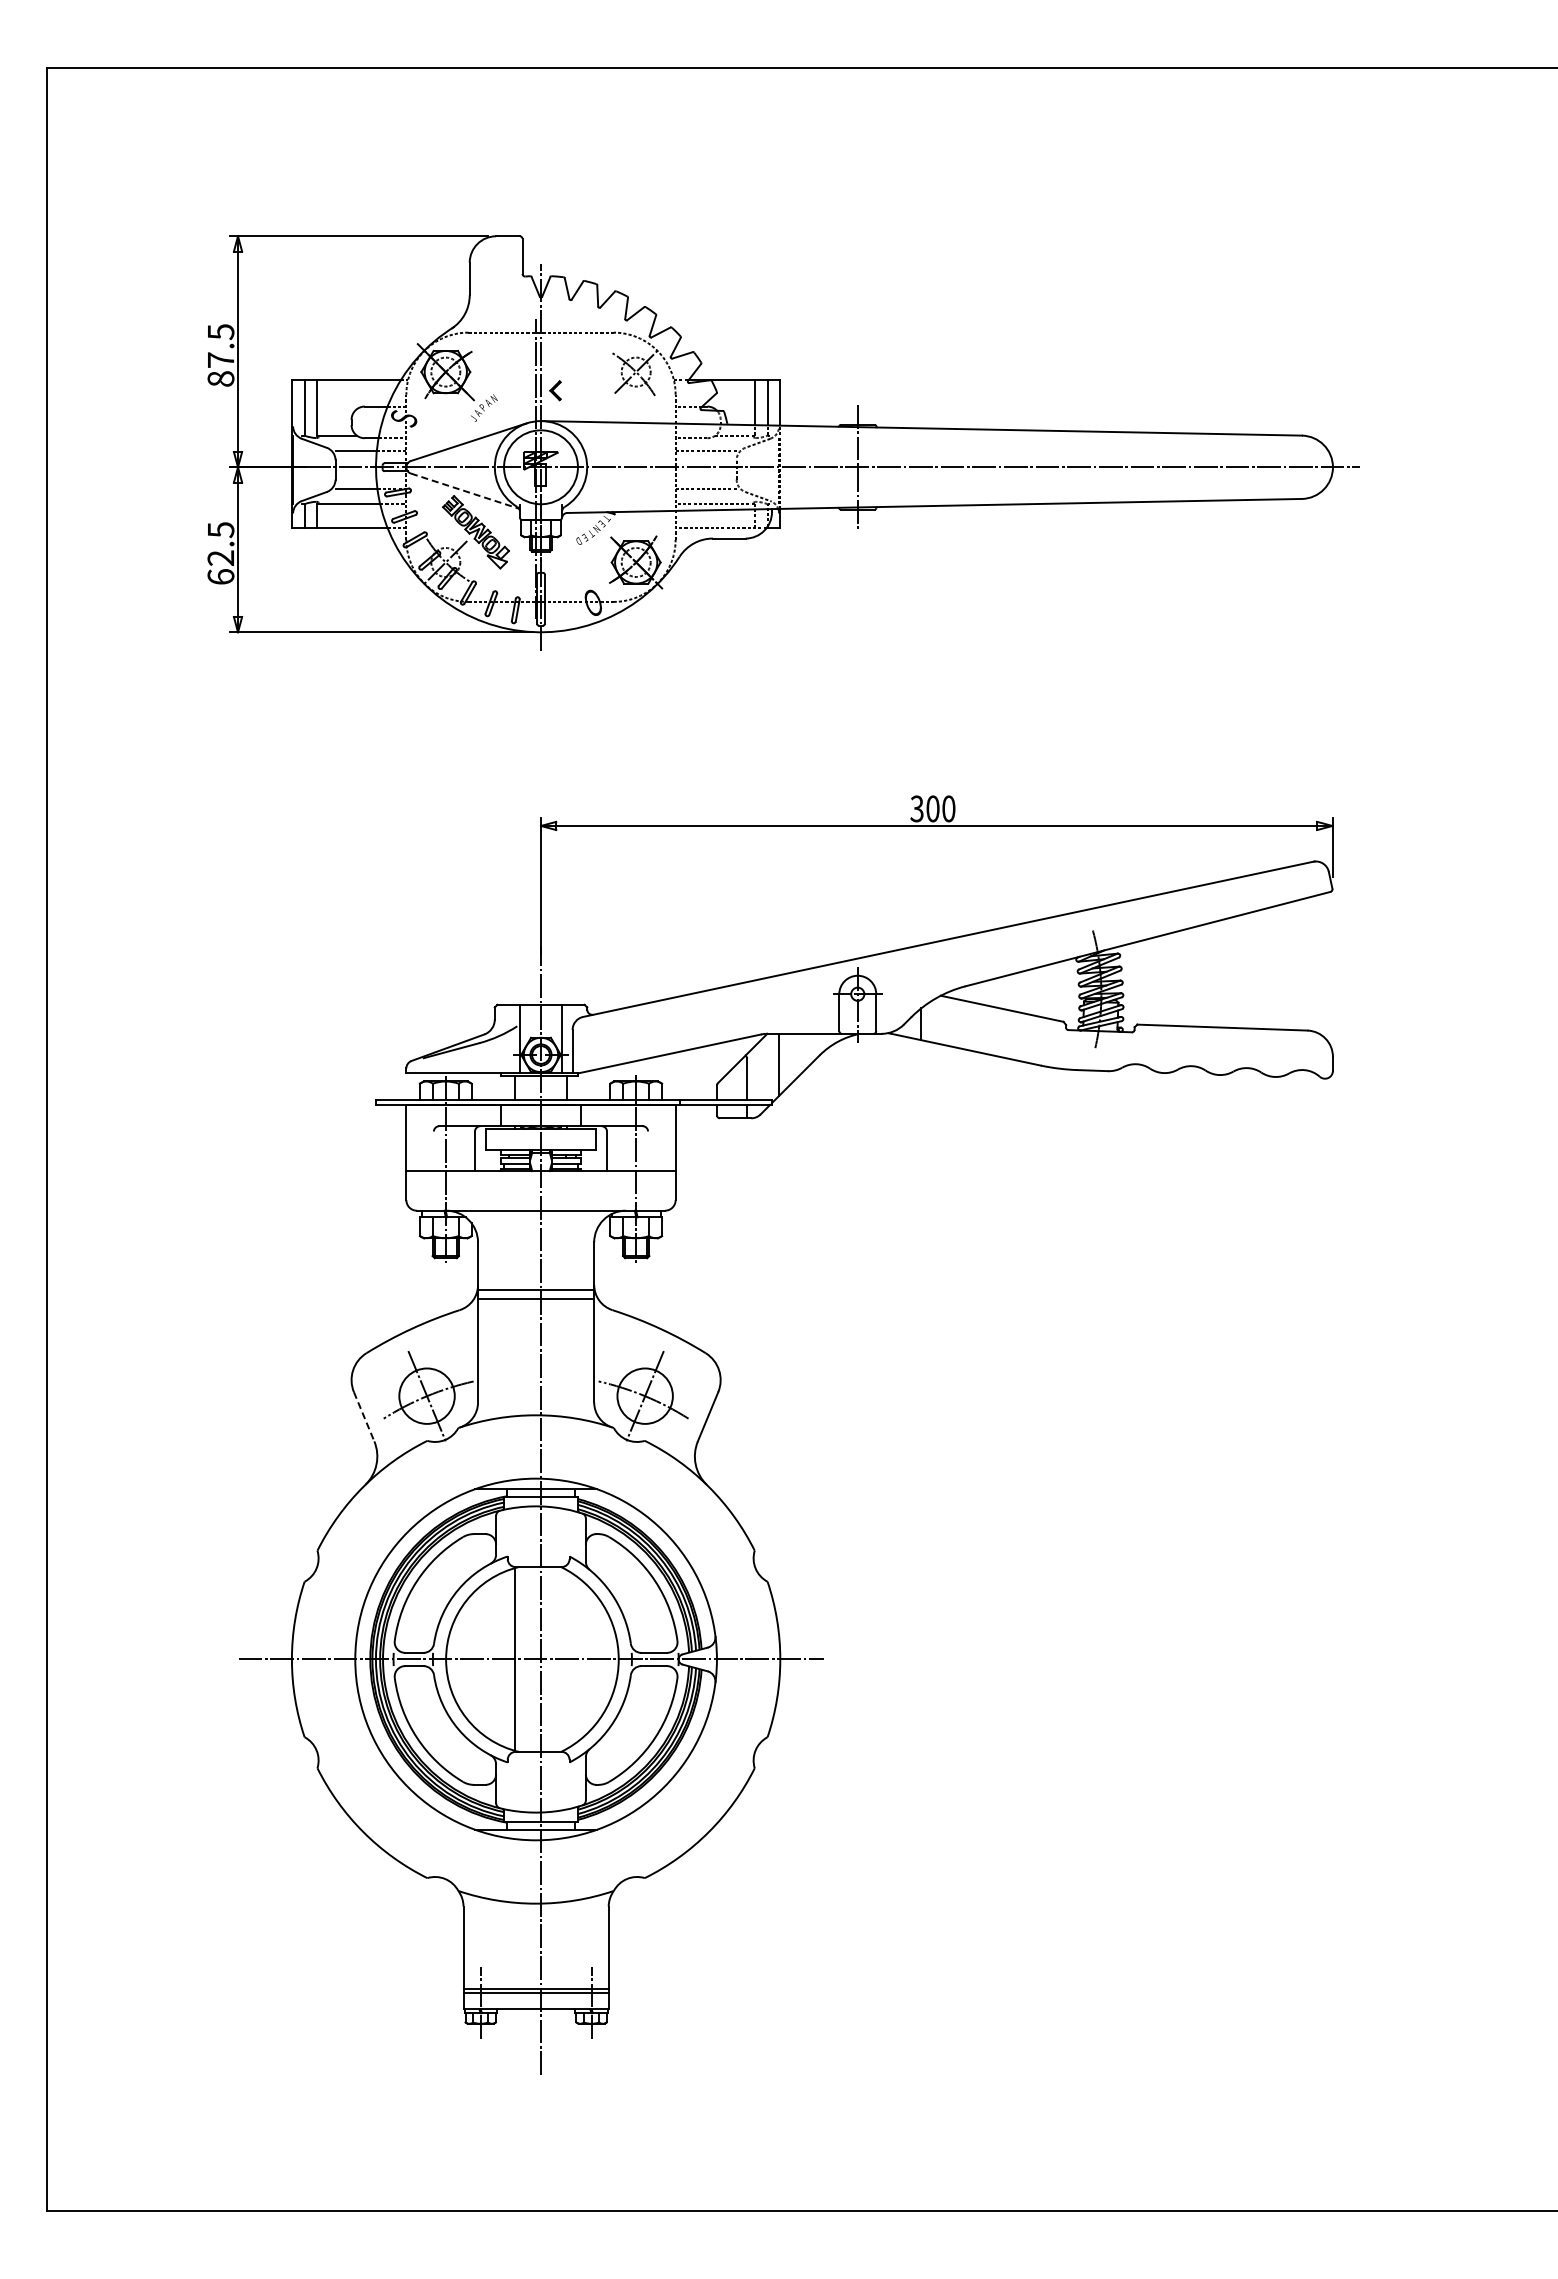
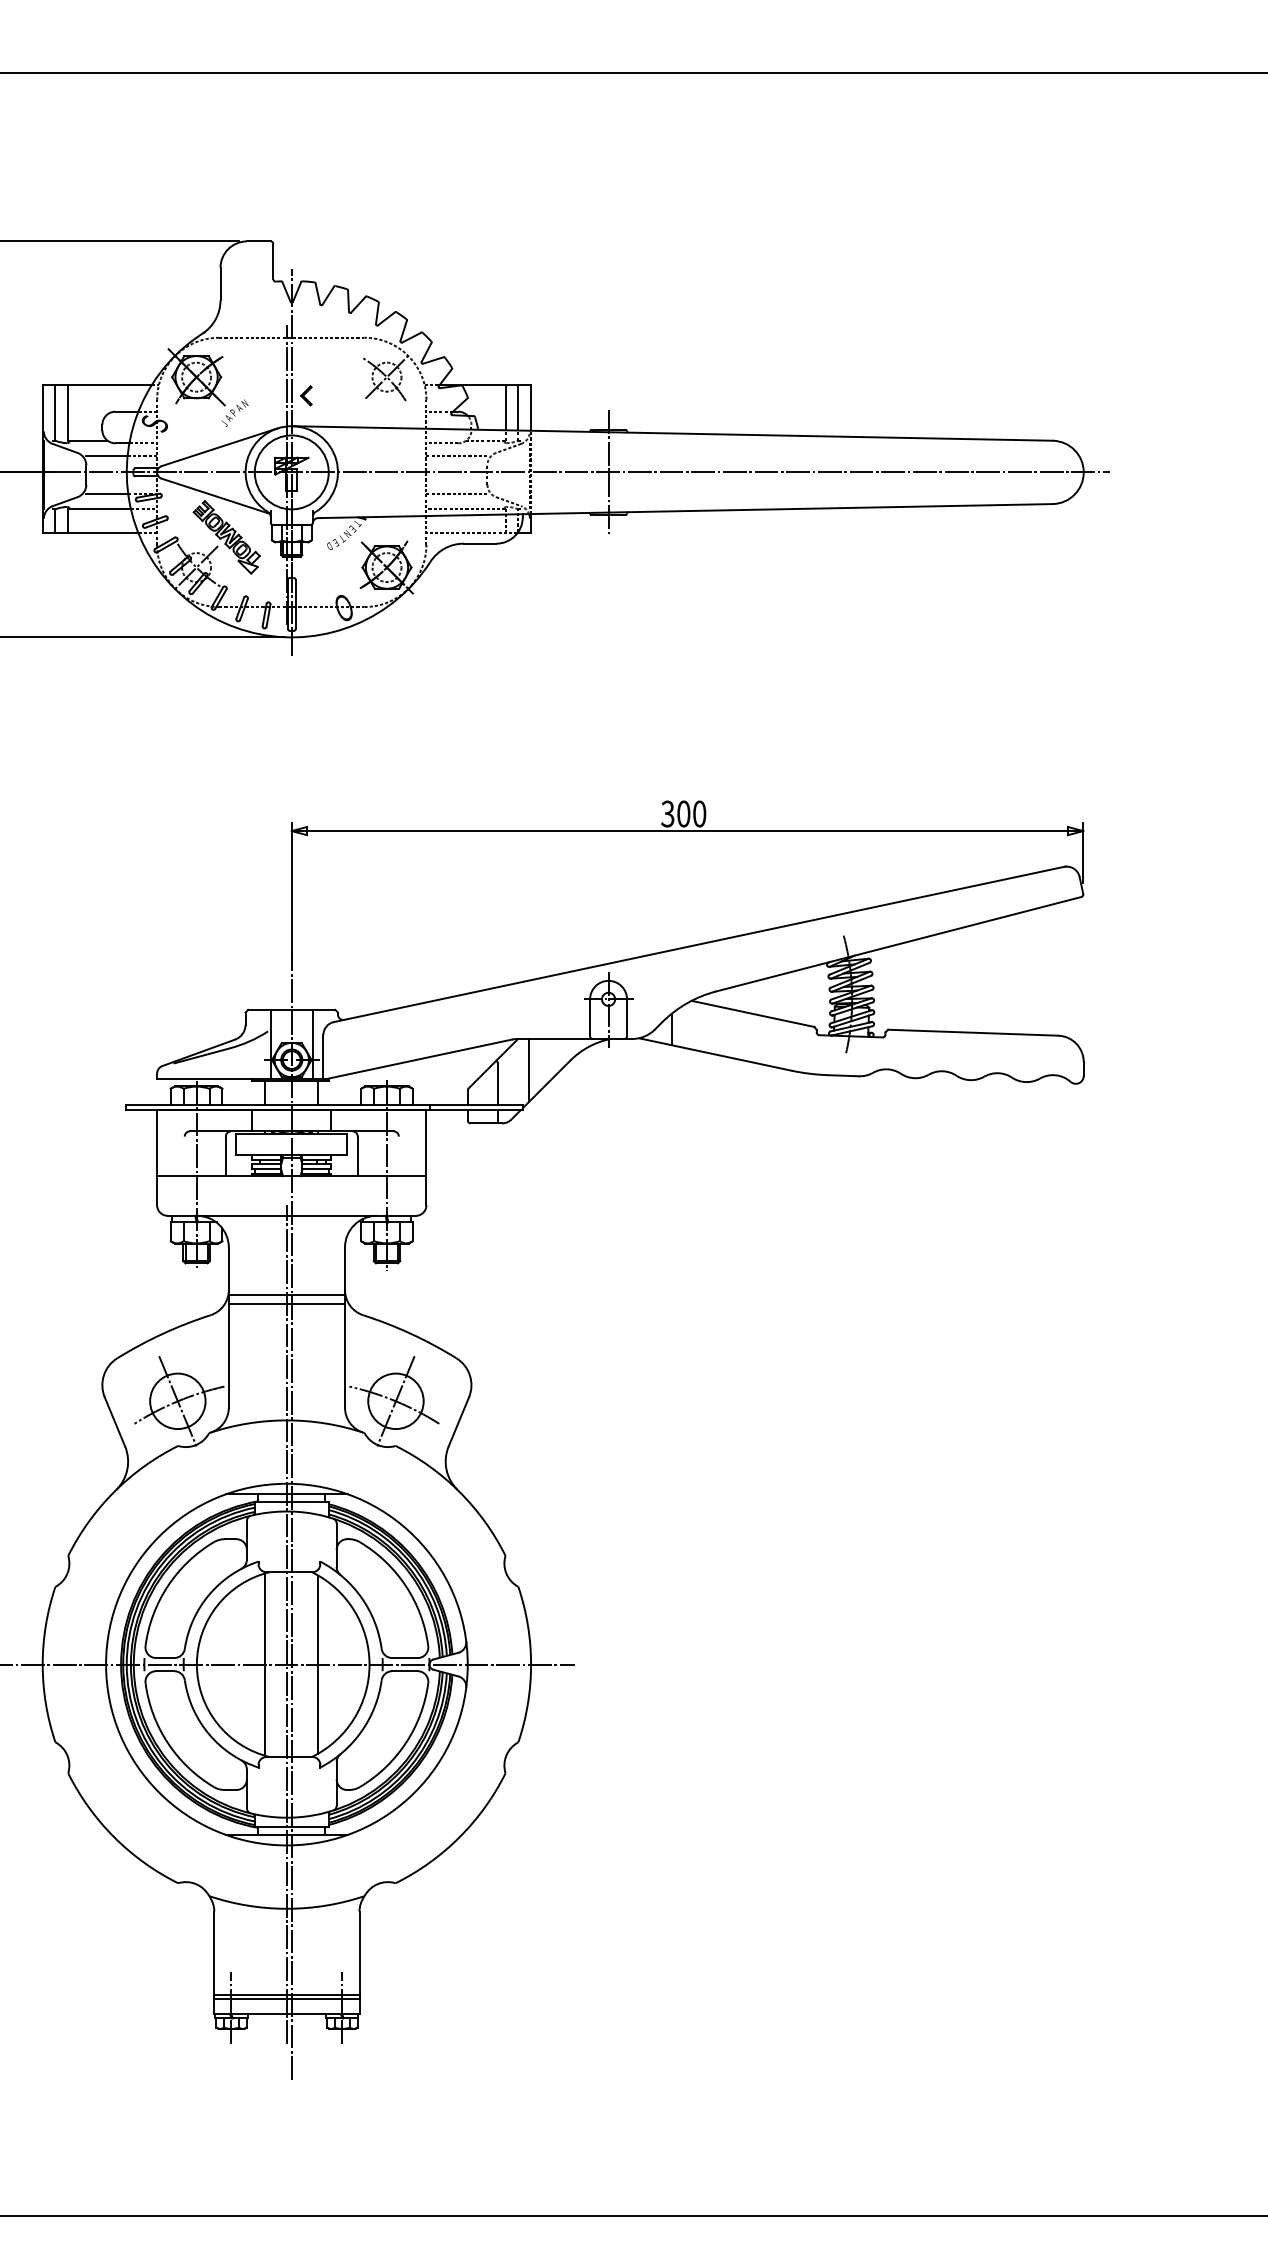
line: (465, 491) -> (216, 496), dashed -> solid
line: (364, 1416) -> (115, 1421), dashed -> solid
line: (536, 1619) -> (287, 1624), added
line: (567, 1659) -> (318, 1664), added

